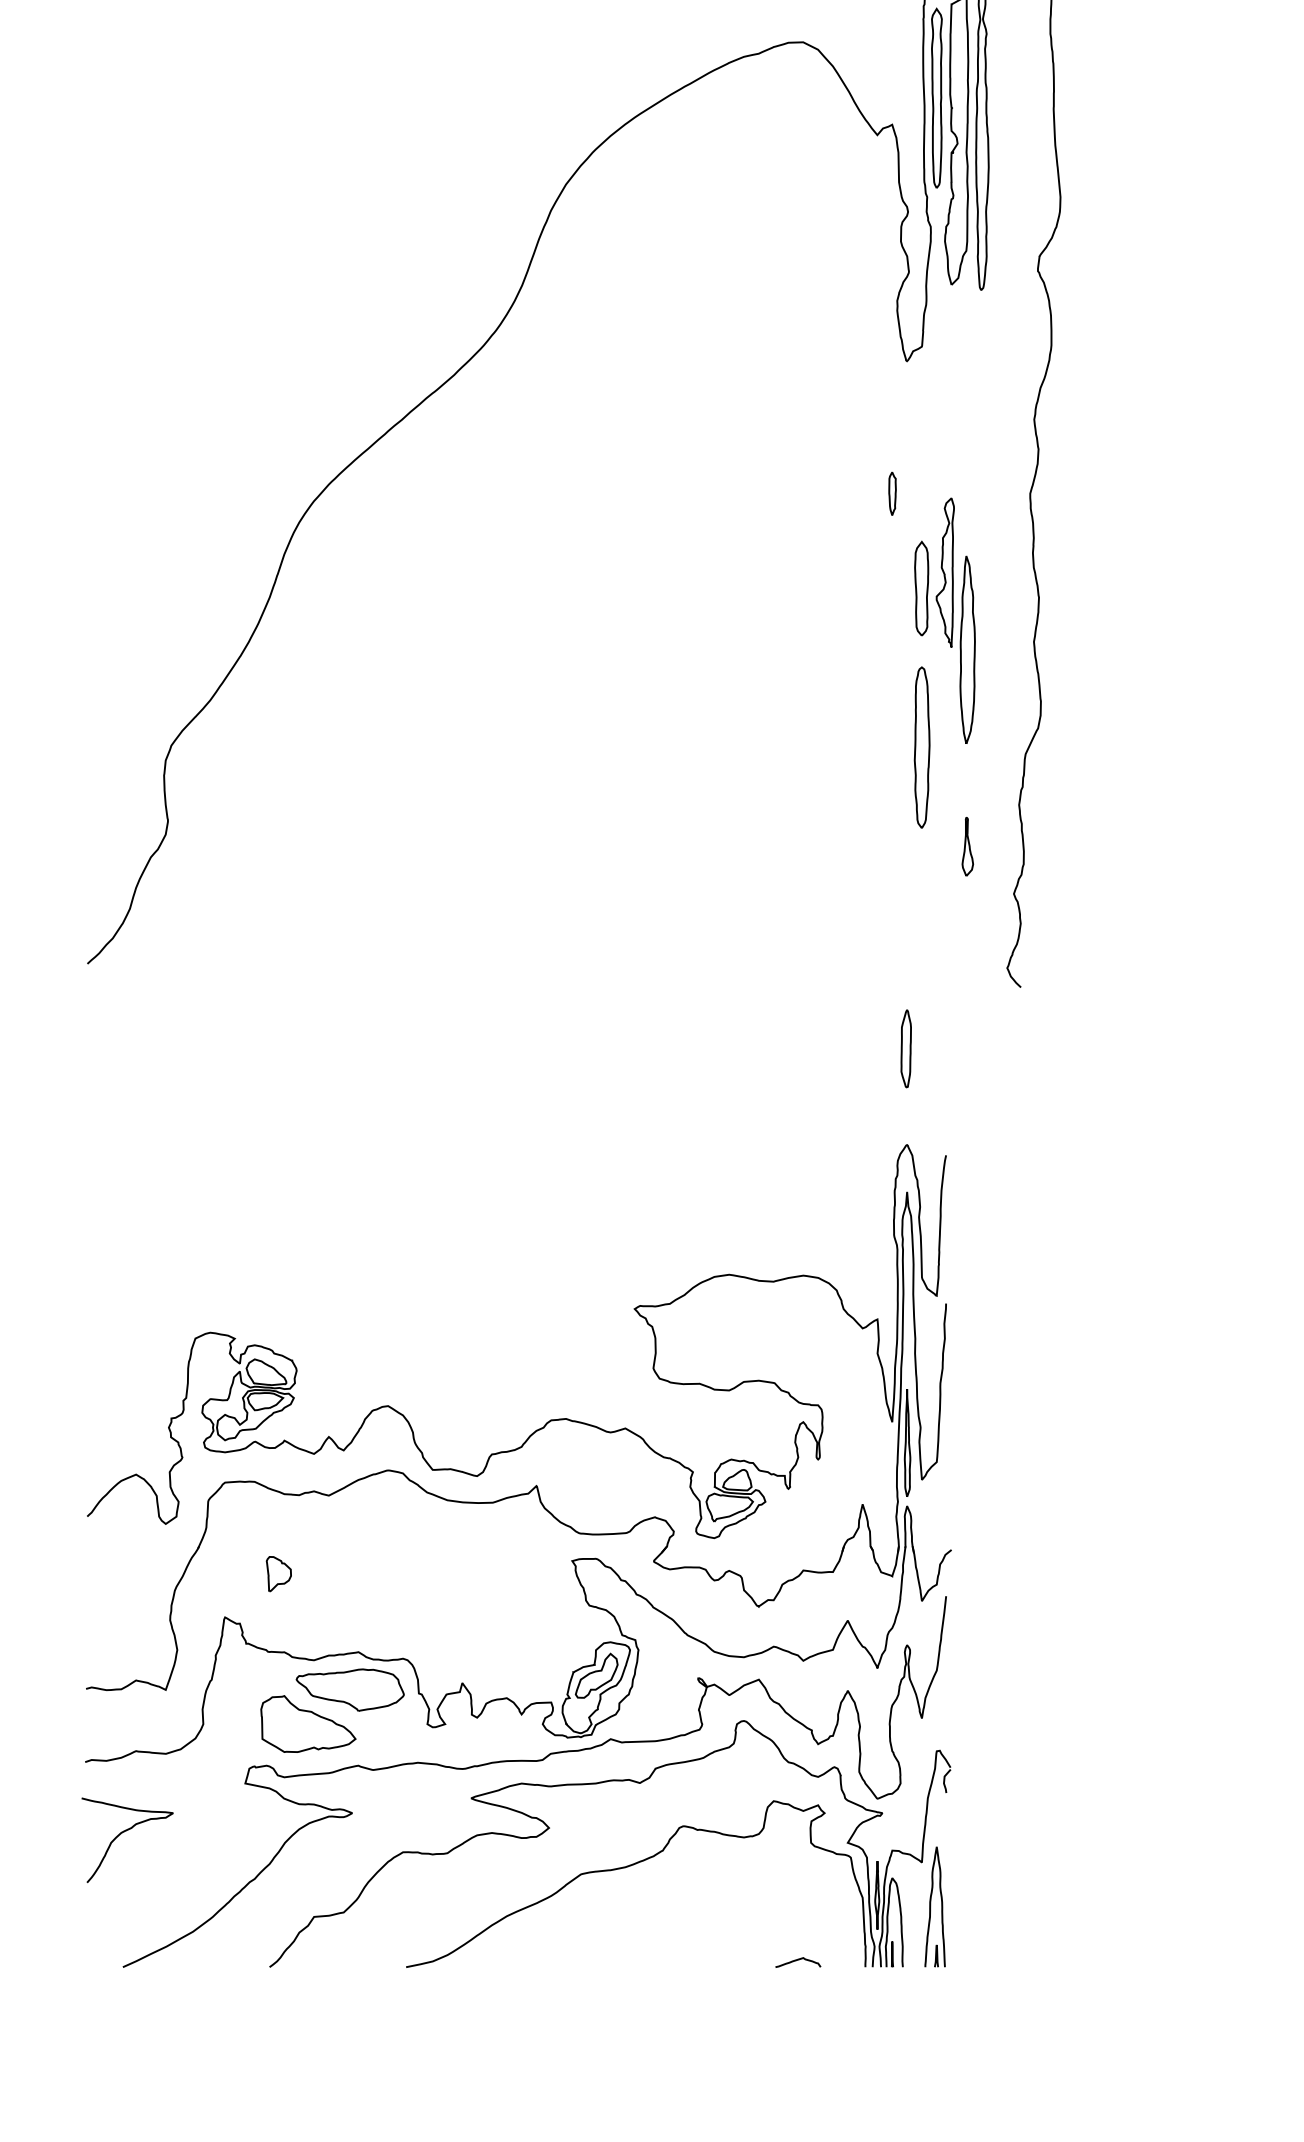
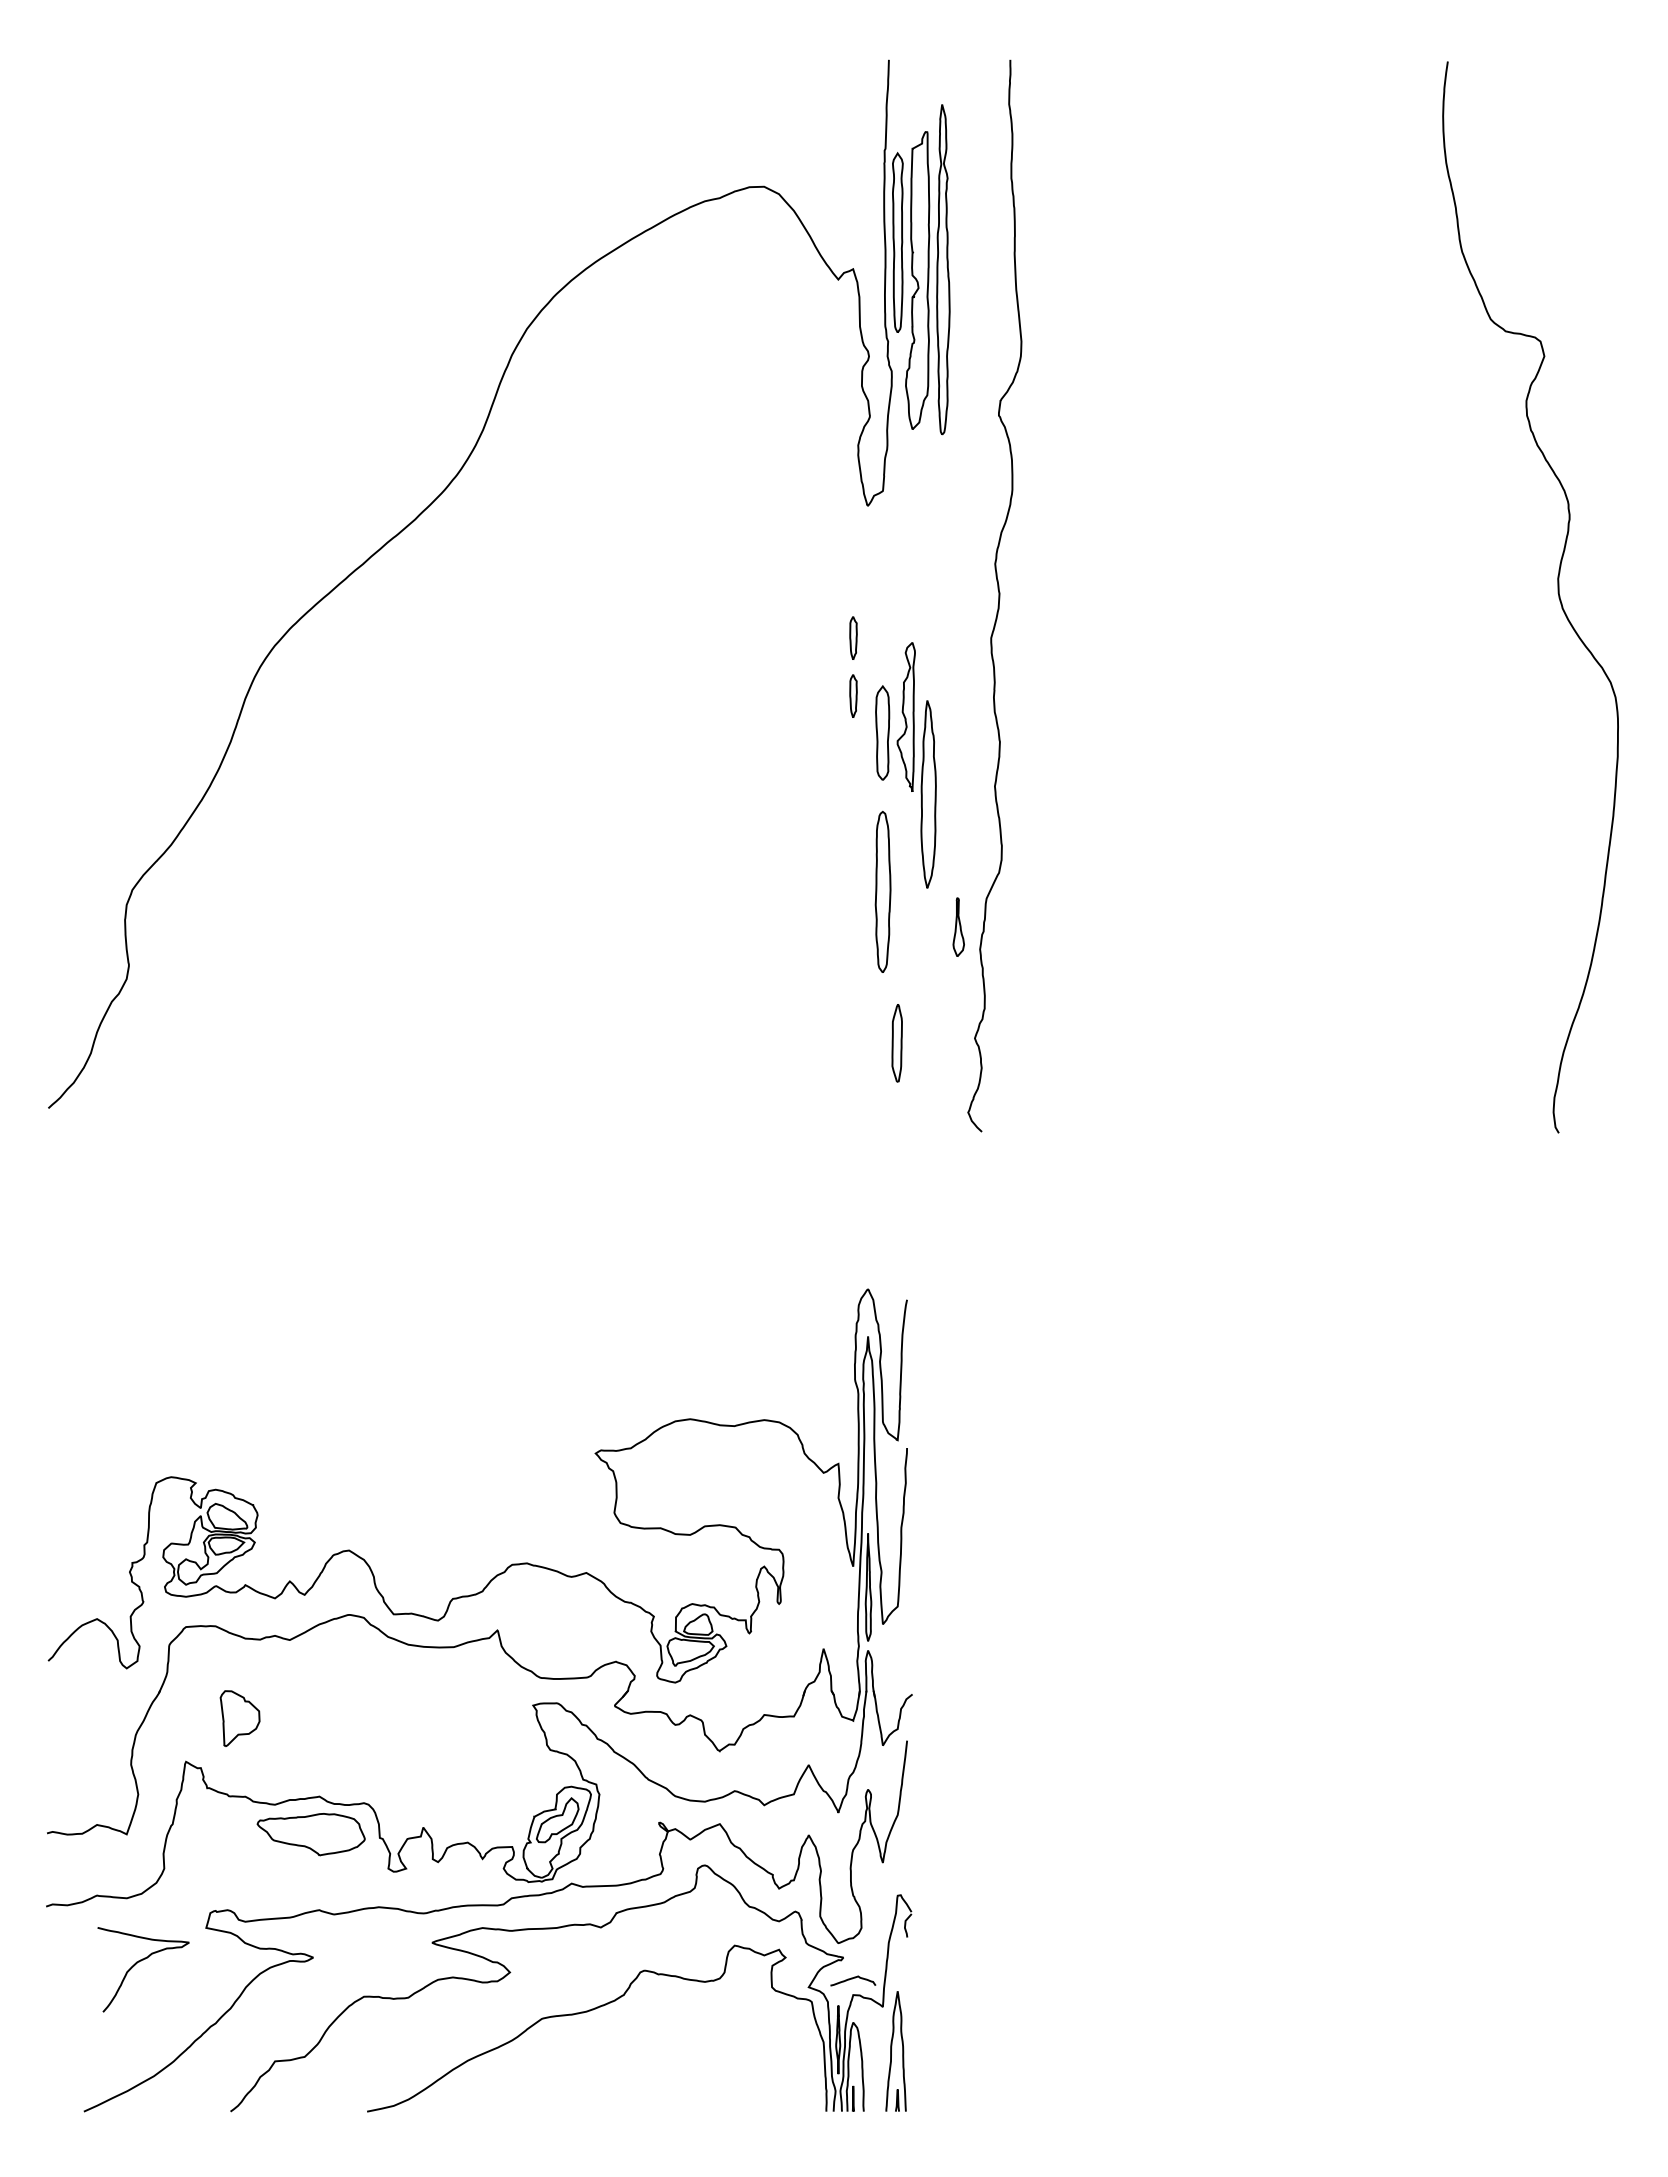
part: (892, 551) -> (853, 695), added
part: (967, 846) -> (958, 926), moved
part: (905, 1049) -> (896, 1043), moved
part: (278, 1574) -> (239, 1718), size x1.6
part: (308, 1724) -> (269, 1868), removed
curve: (123, 1833) -> (139, 1962), moved
curve: (797, 1961) -> (852, 1979), moved

